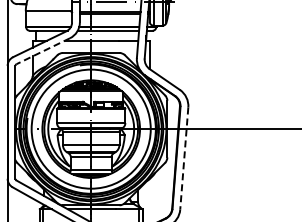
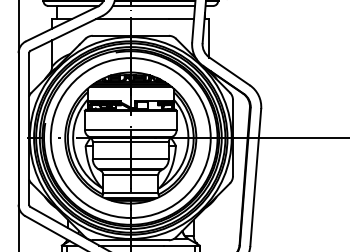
line: (43, 51) -> (66, 33), dashed -> solid
line: (184, 159) -> (256, 178), dashed -> solid

